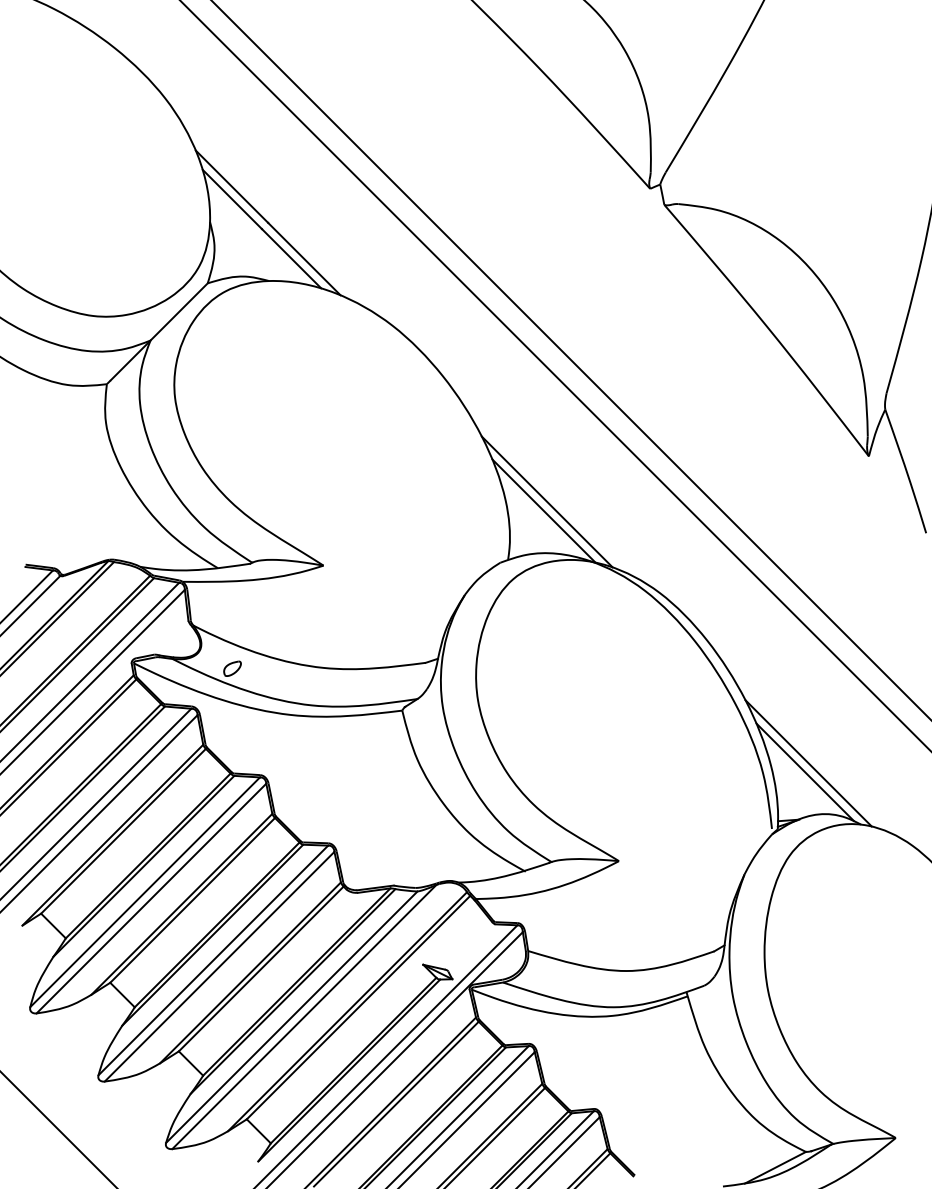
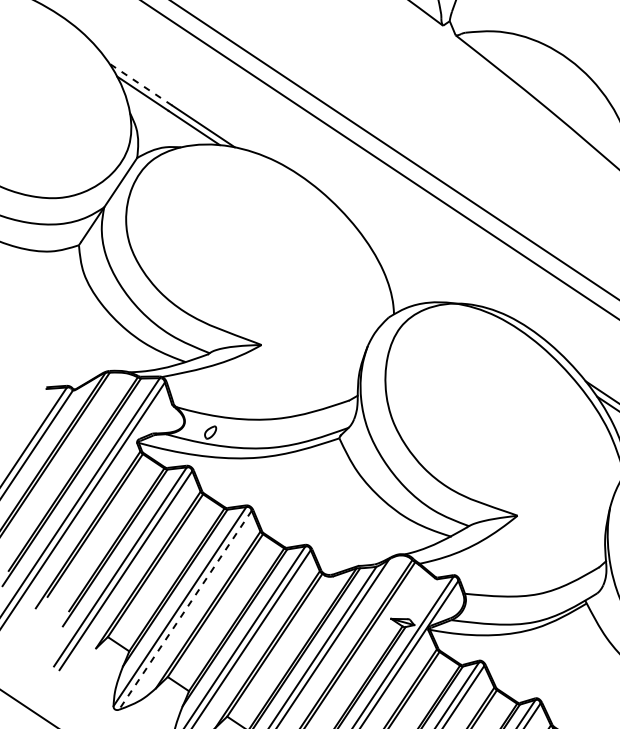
line: (231, 186) -> (140, 84), solid -> dashed
line: (546, 501) -> (413, 266), removed
line: (543, 510) -> (412, 273), removed
line: (151, 898) -> (185, 610), solid -> dashed

